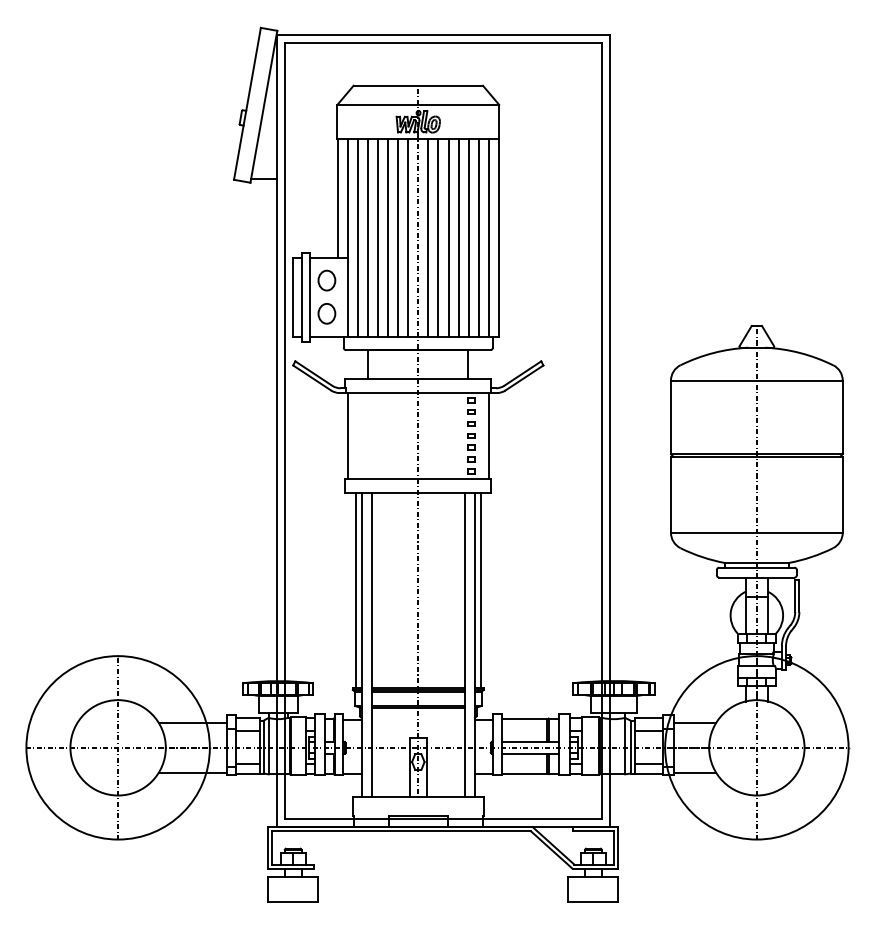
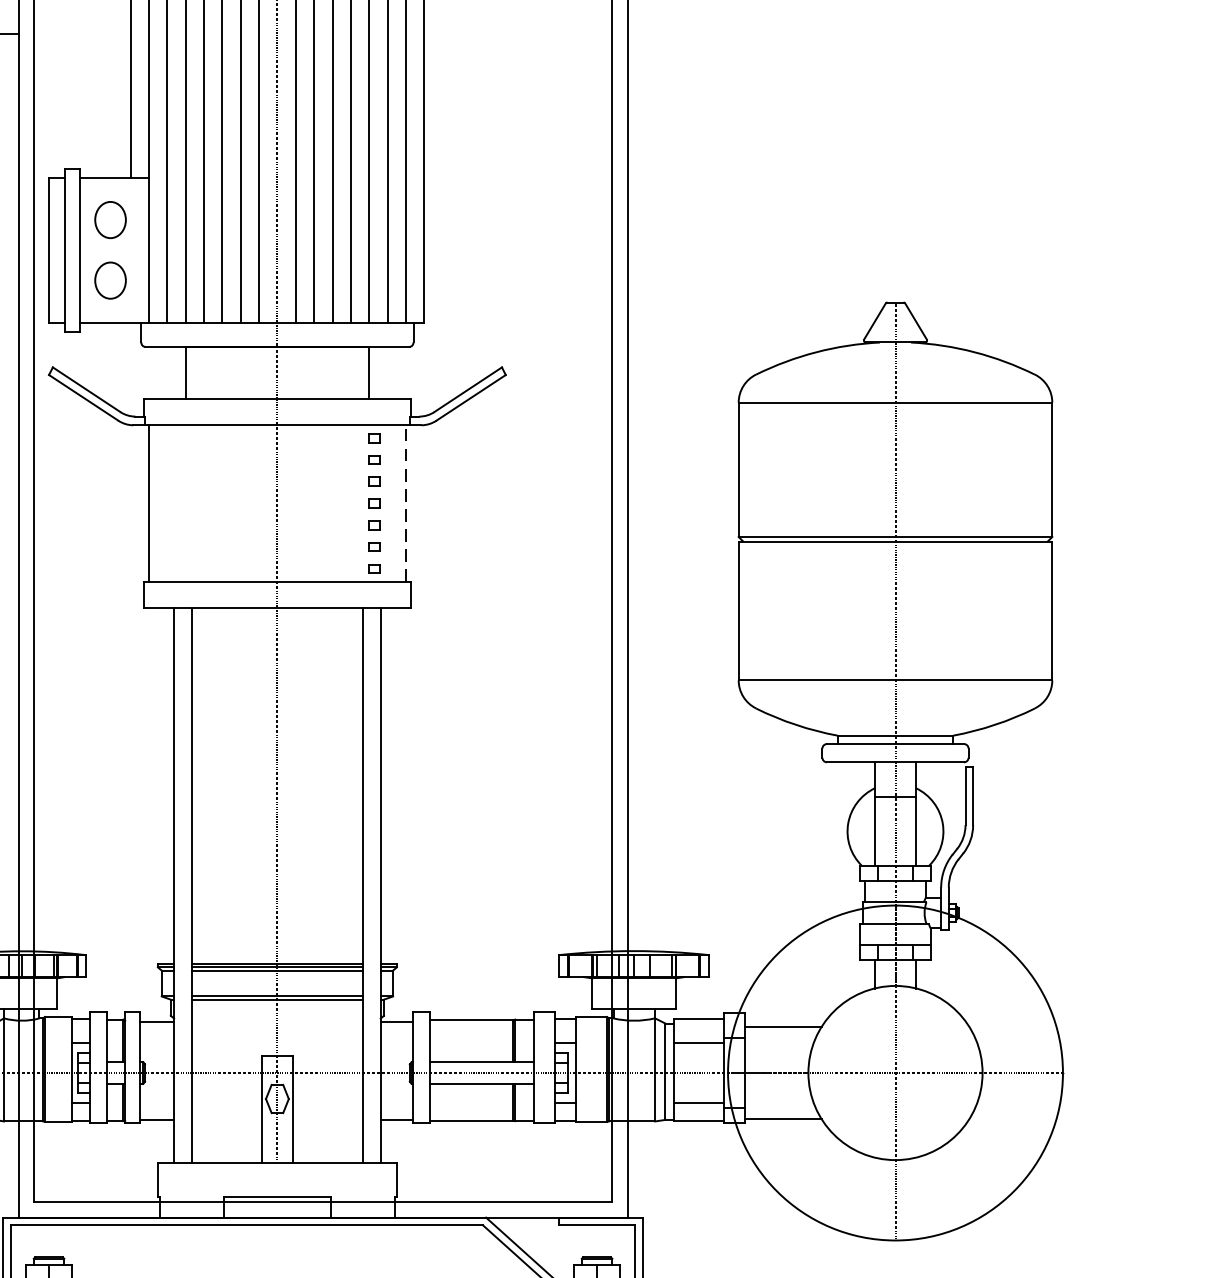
line: (488, 435) -> (405, 502), solid -> dashed
line: (355, 590) -> (162, 785), removed
line: (480, 590) -> (390, 785), removed

